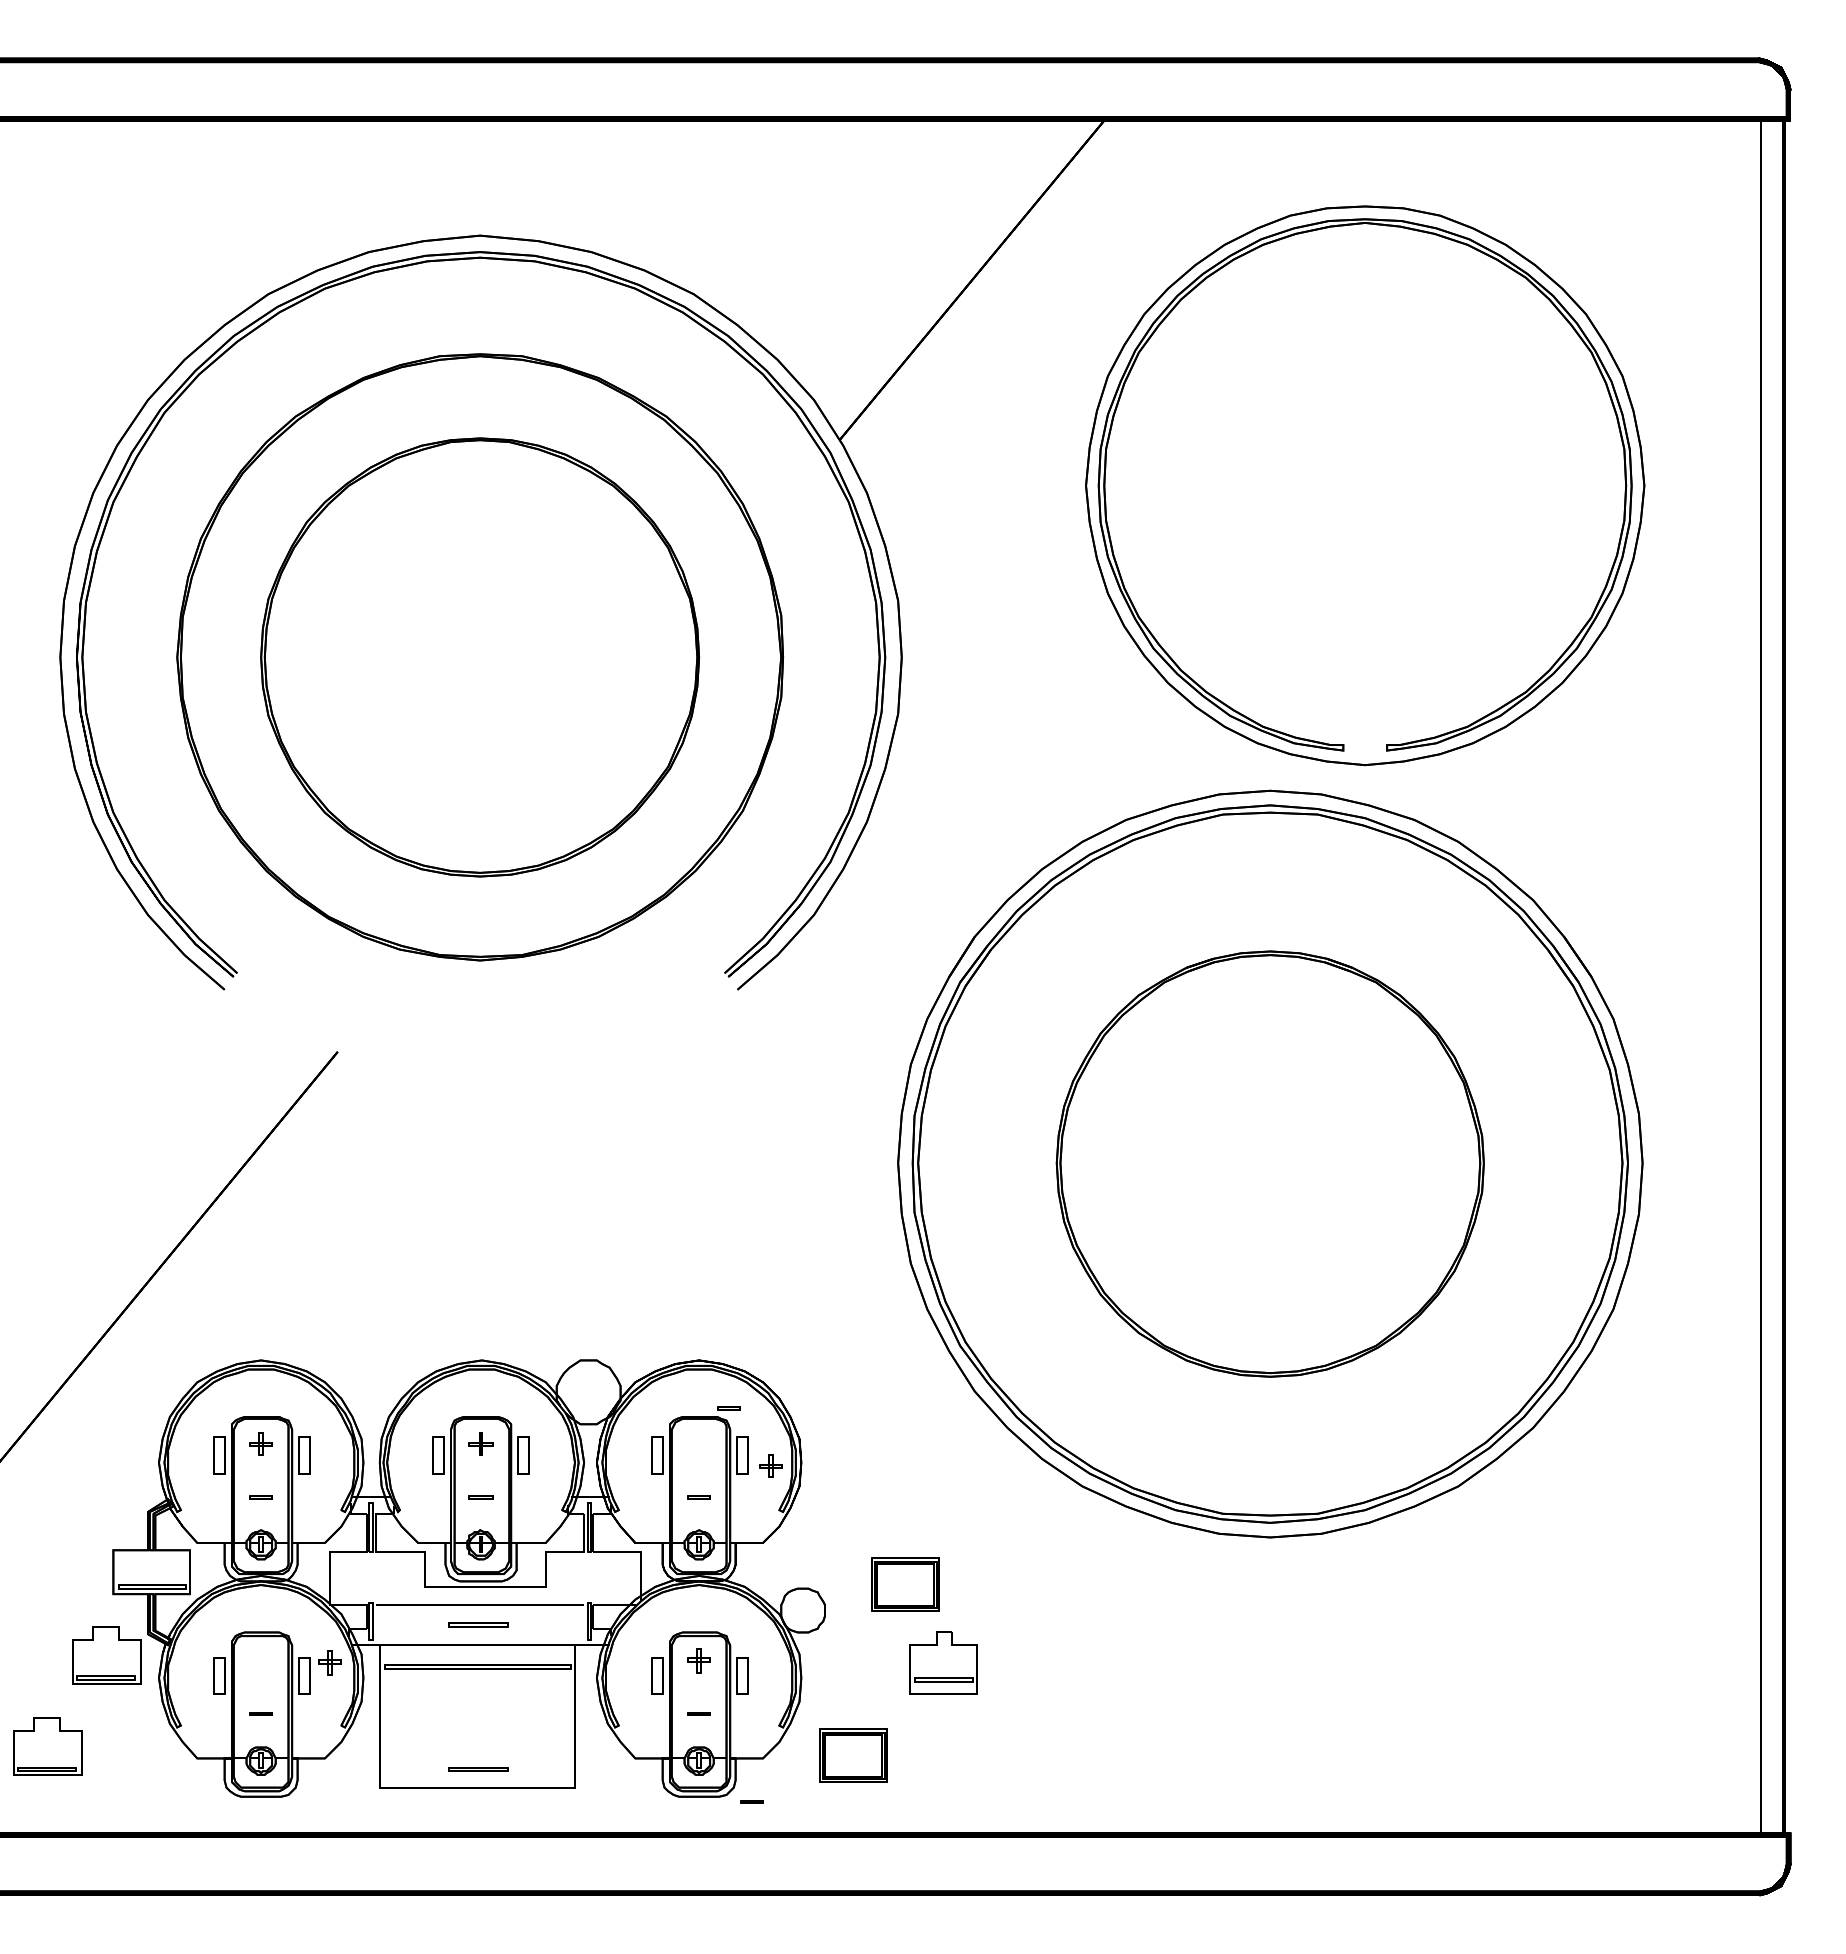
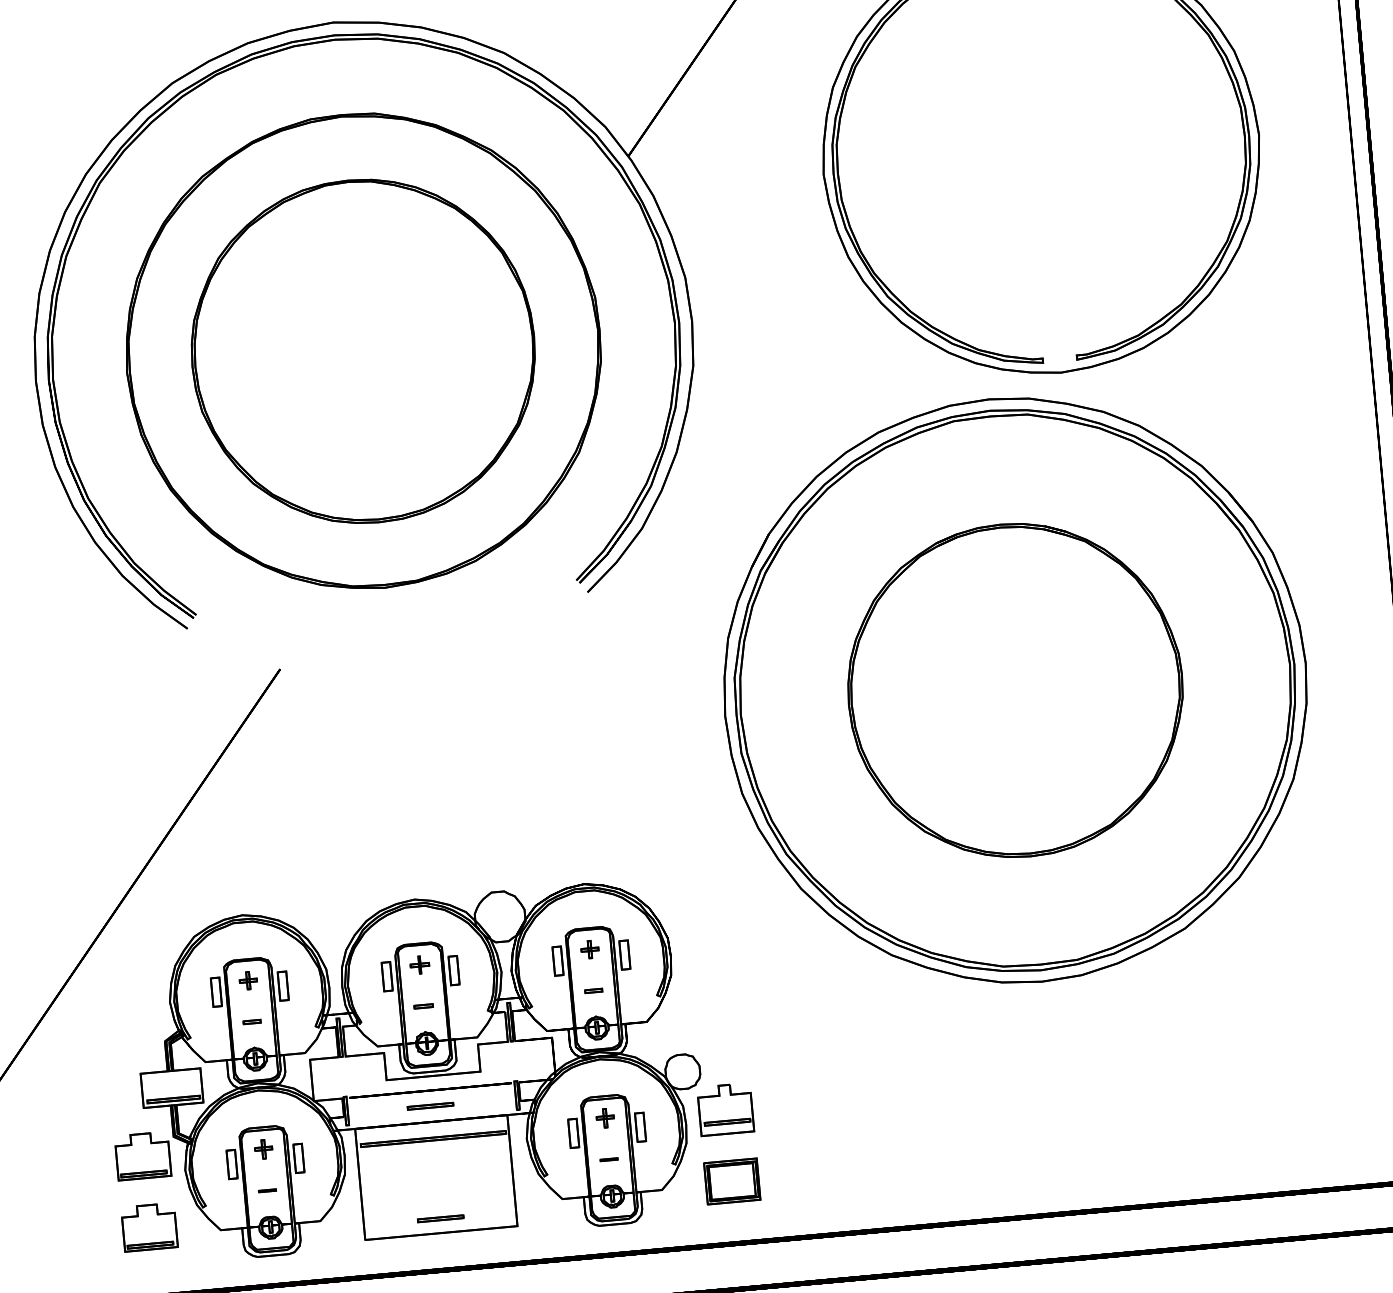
line: (728, 1407) -> (610, 918), removed
part: (770, 1465) -> (589, 949), moved
part: (905, 1584) -> (760, 1044), removed
part: (329, 1662) -> (263, 1149), moved
part: (943, 1662) -> (725, 1108), moved
part: (47, 1746) -> (149, 1227), moved
line: (751, 1801) -> (656, 1224), removed

